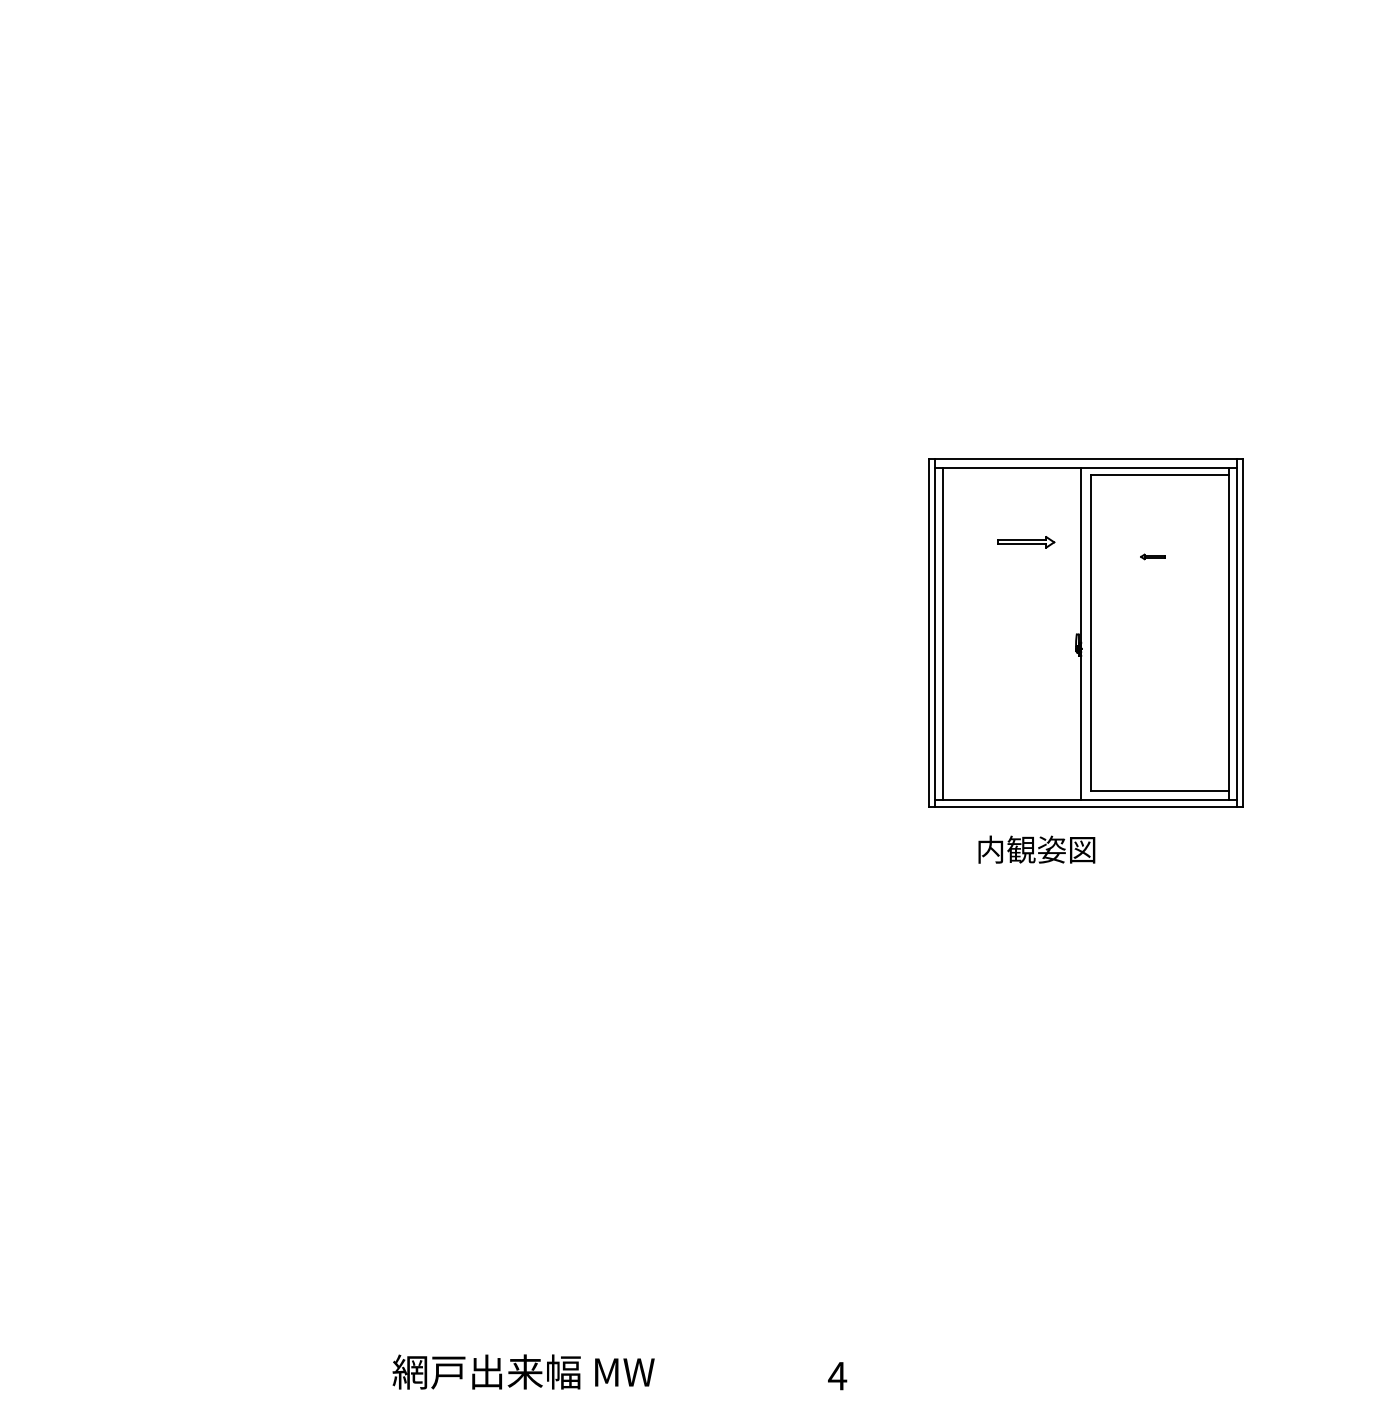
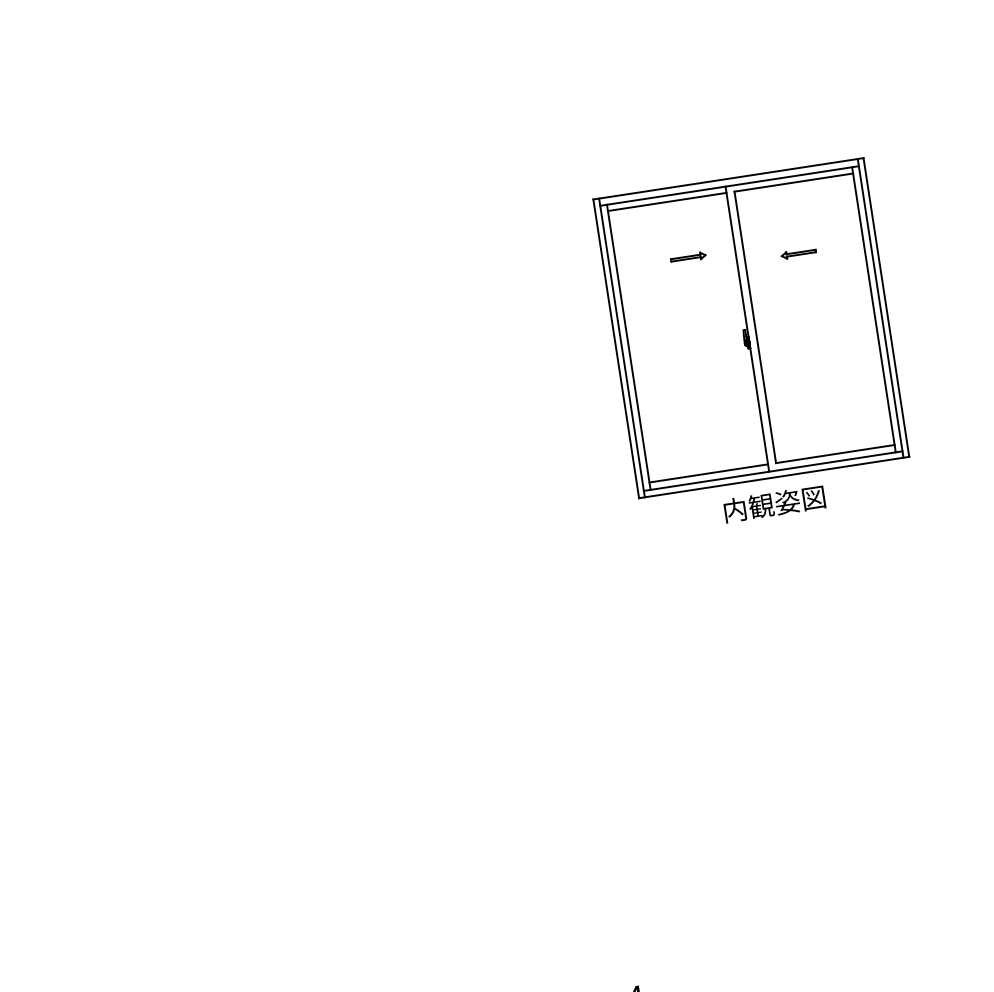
line: (1012, 475) -> (667, 202), added
part: (1026, 542) -> (688, 257), size x0.71
part: (1152, 556) -> (798, 253), size x1.67
line: (1012, 791) -> (709, 473), added
text: (1036, 849) -> (774, 503), moved

